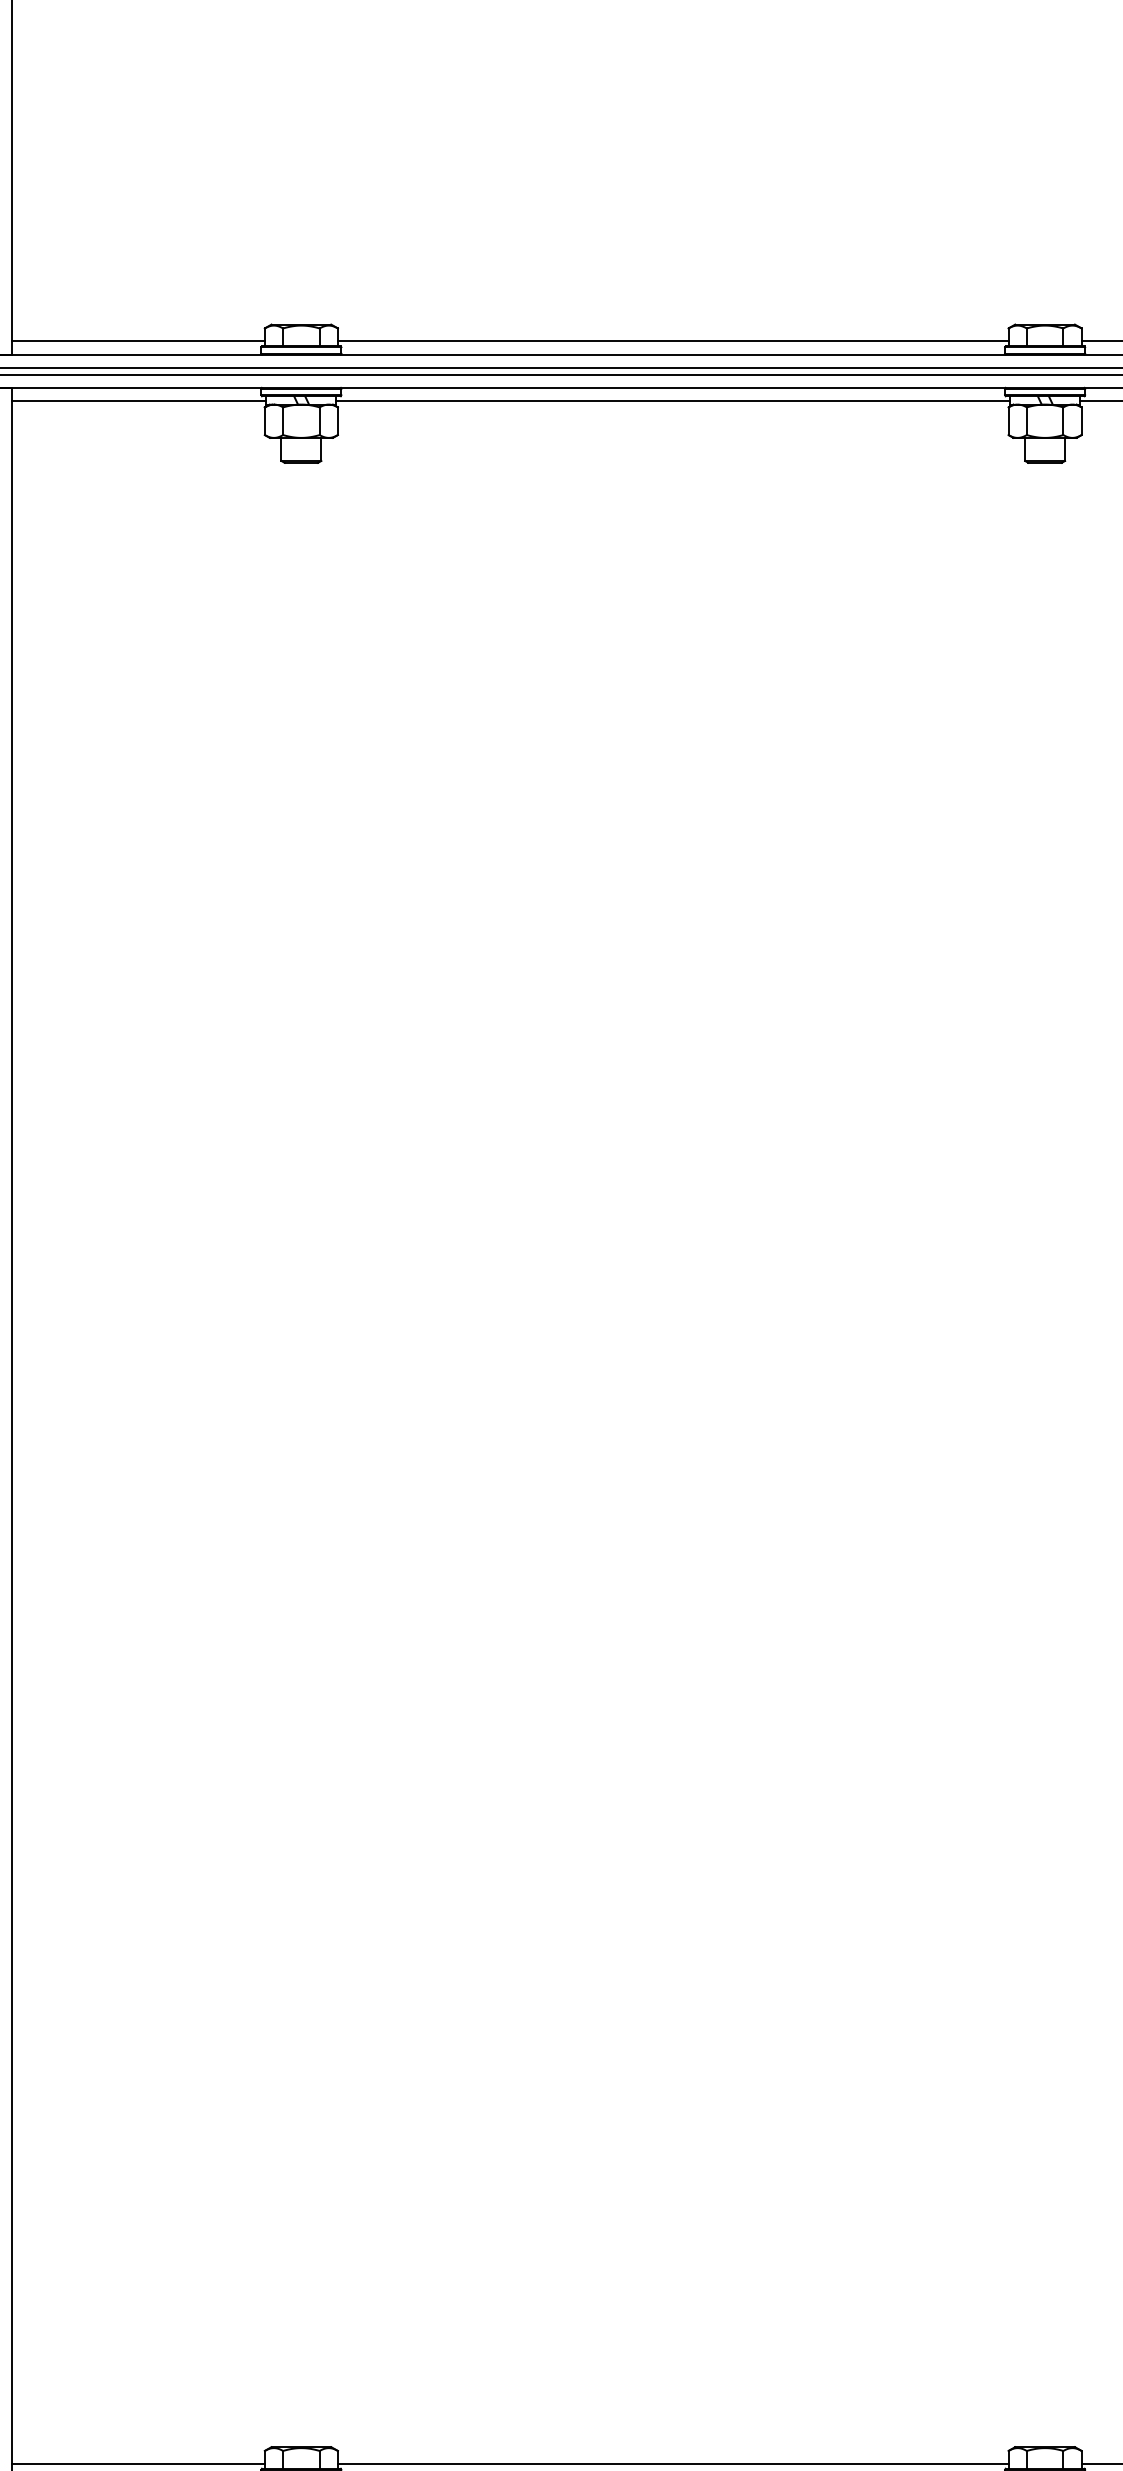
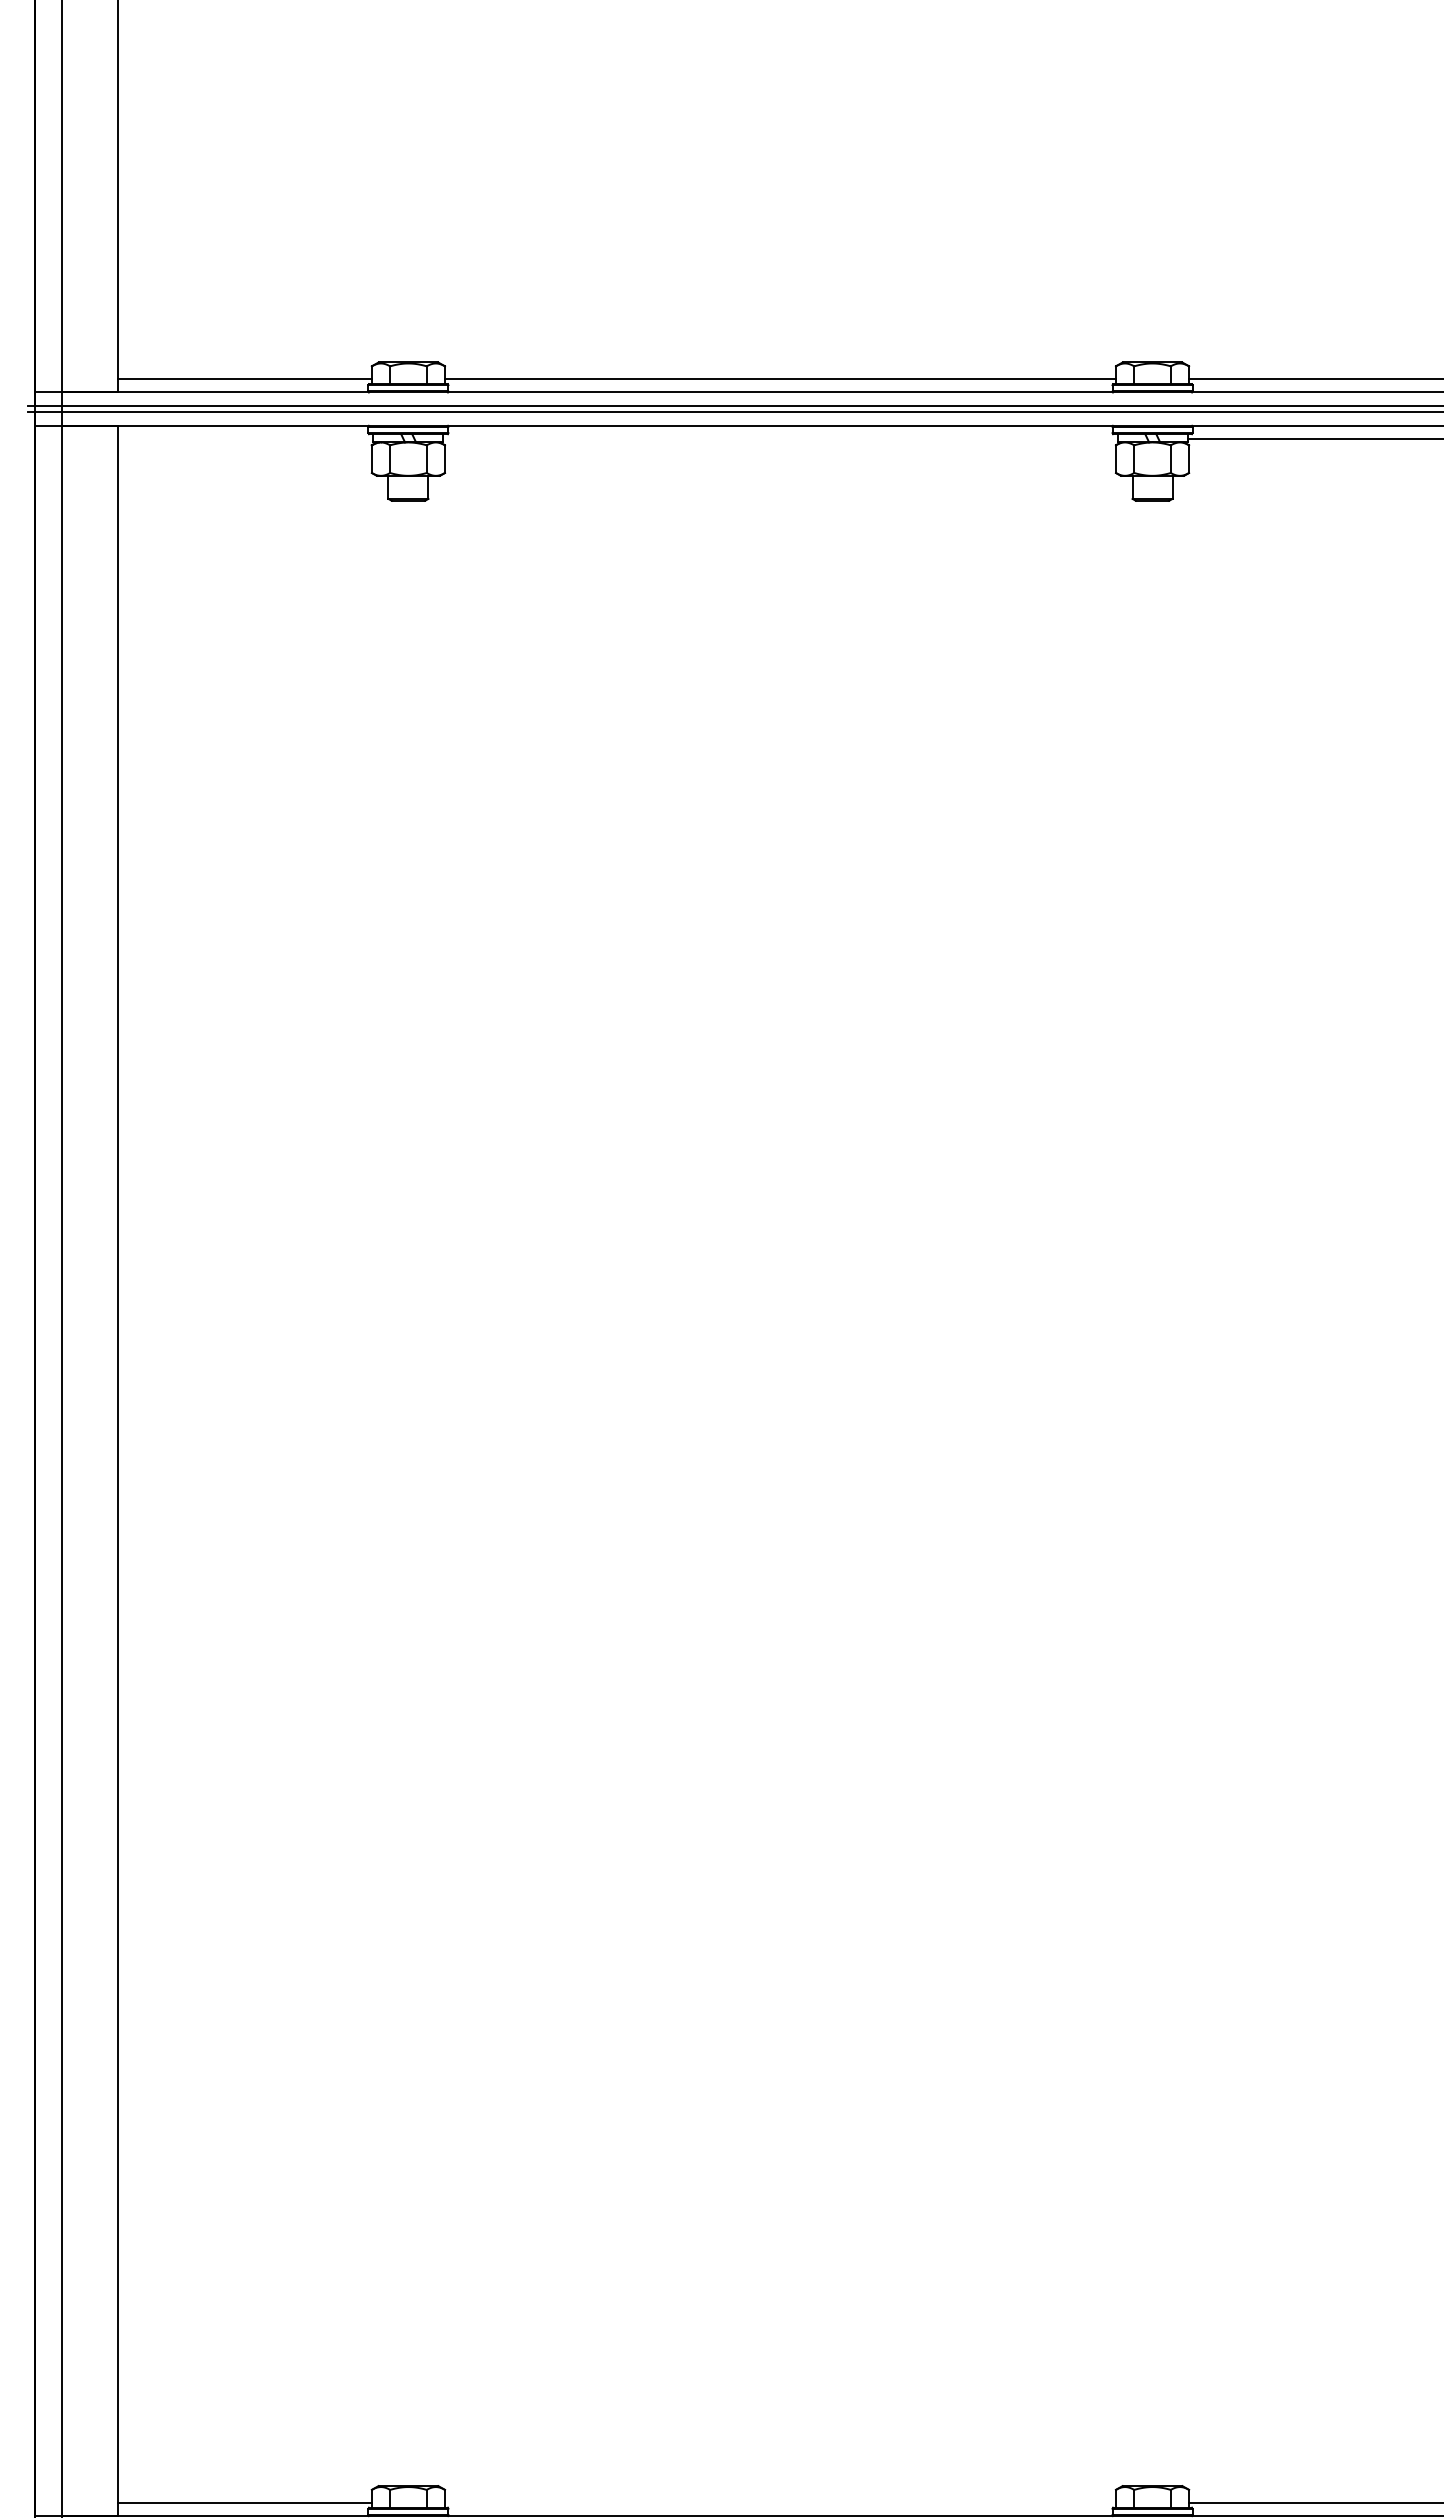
line: (138, 401) -> (245, 439), removed
line: (673, 401) -> (780, 439), removed
line: (673, 2463) -> (780, 2502), removed

